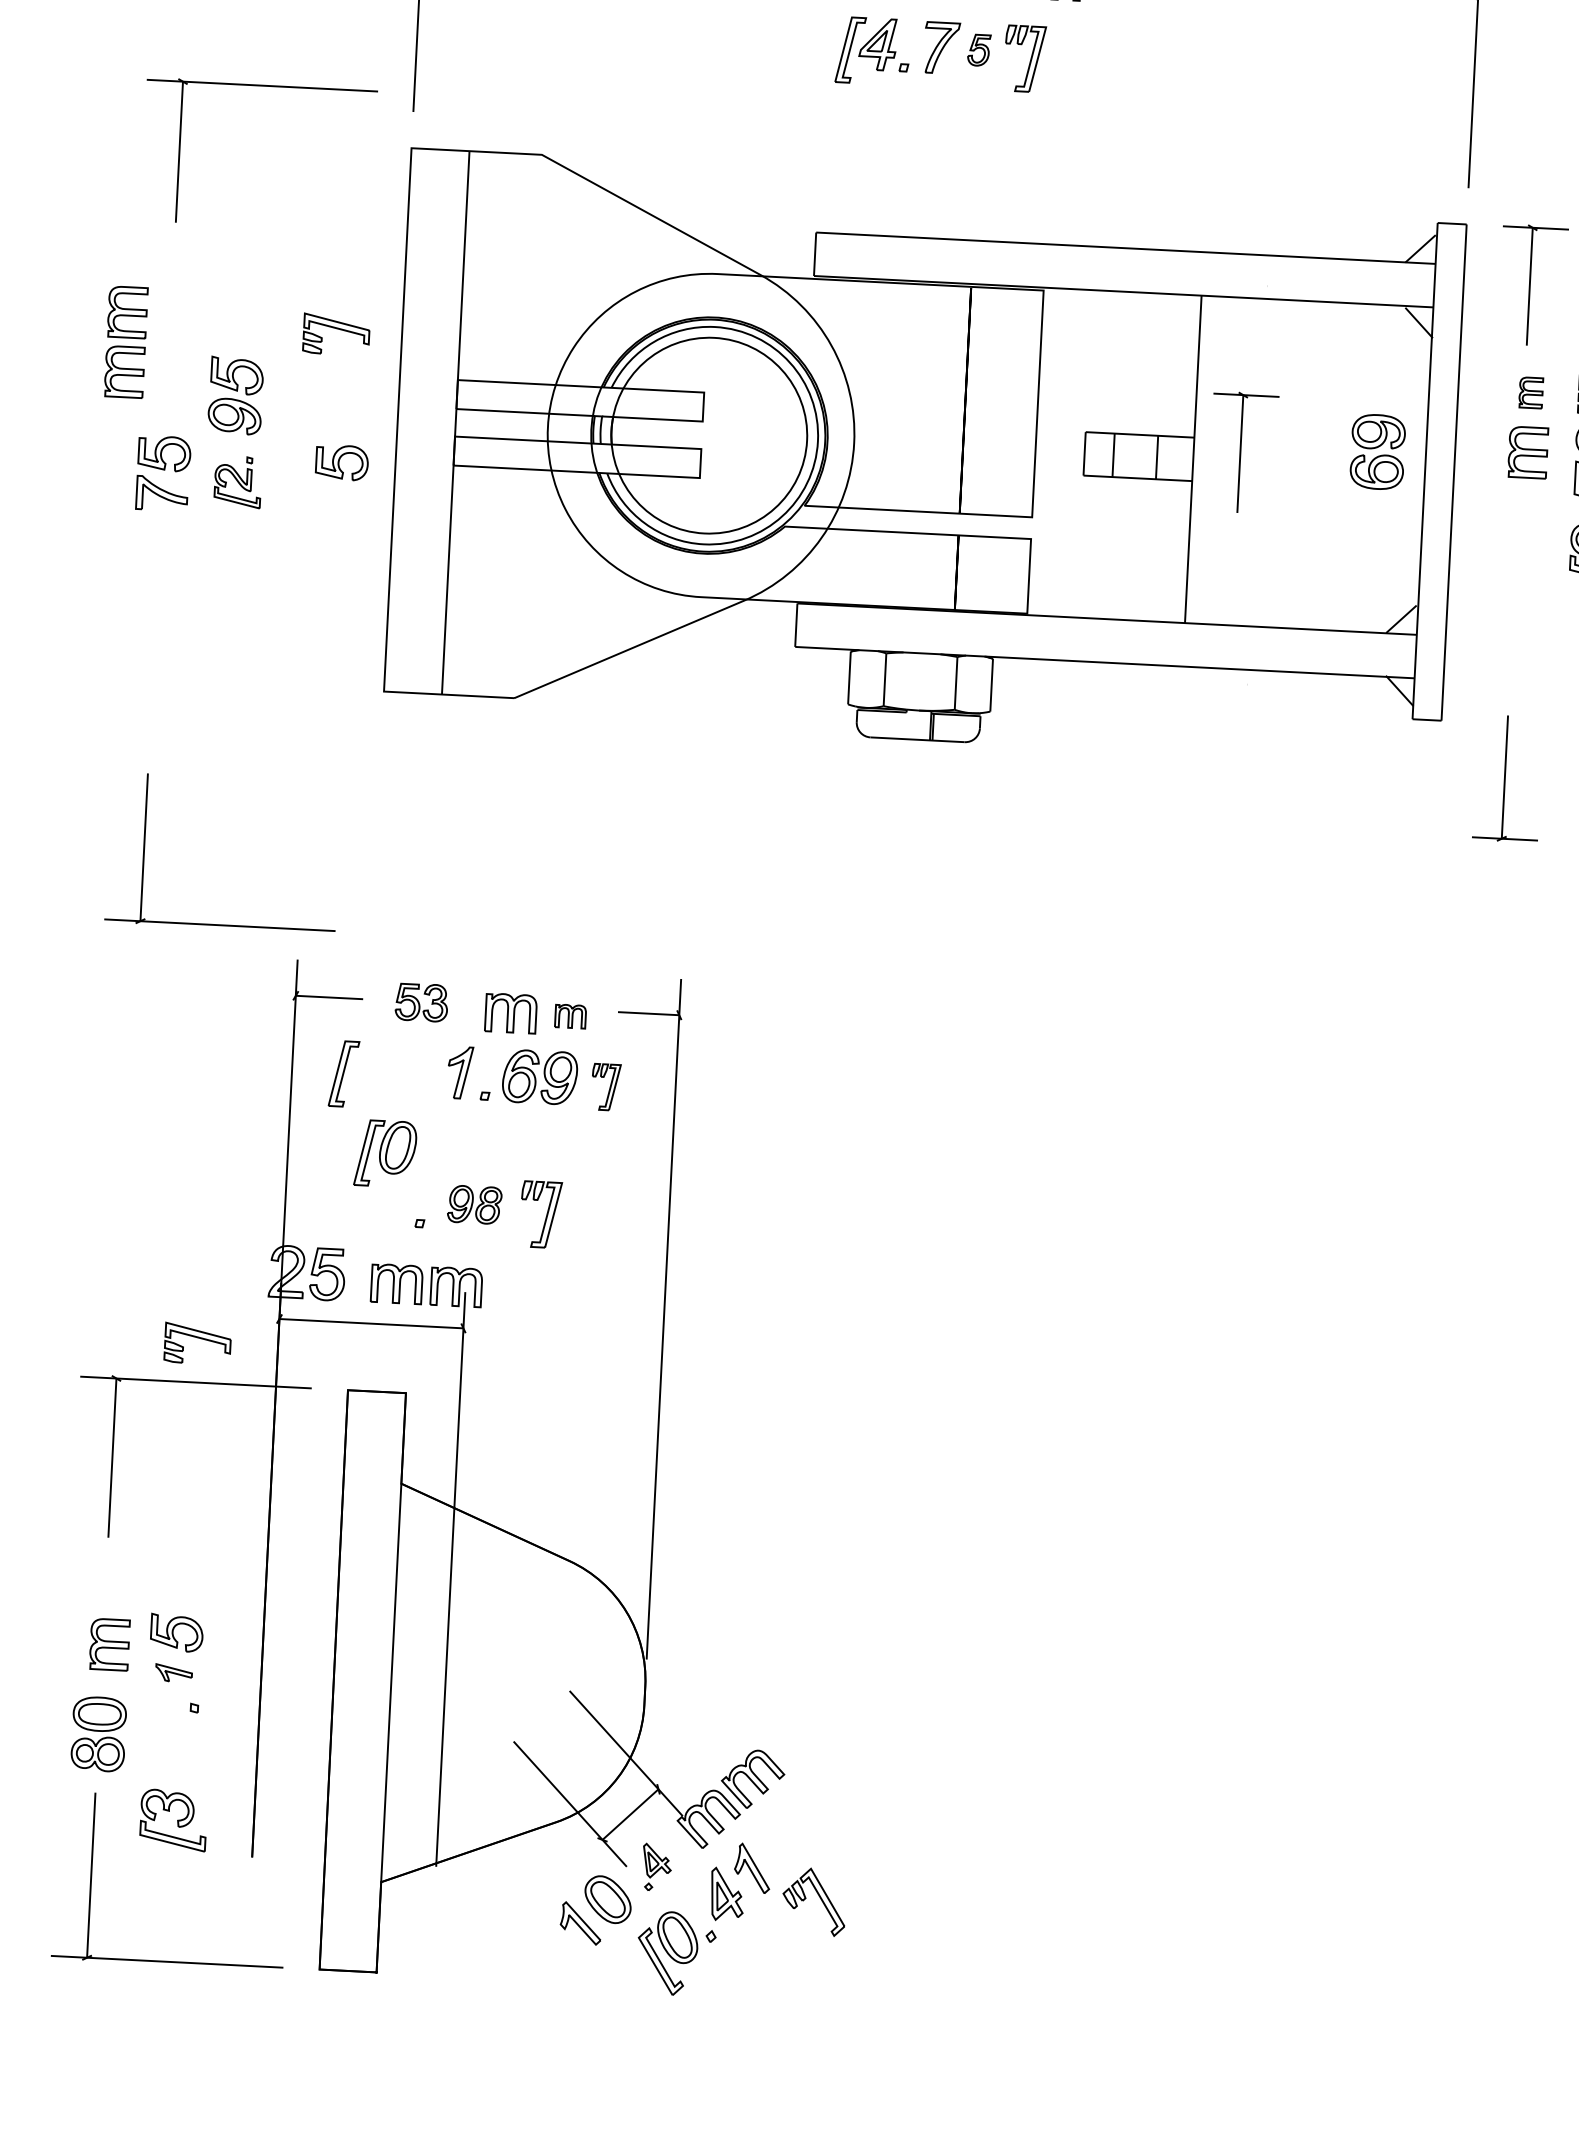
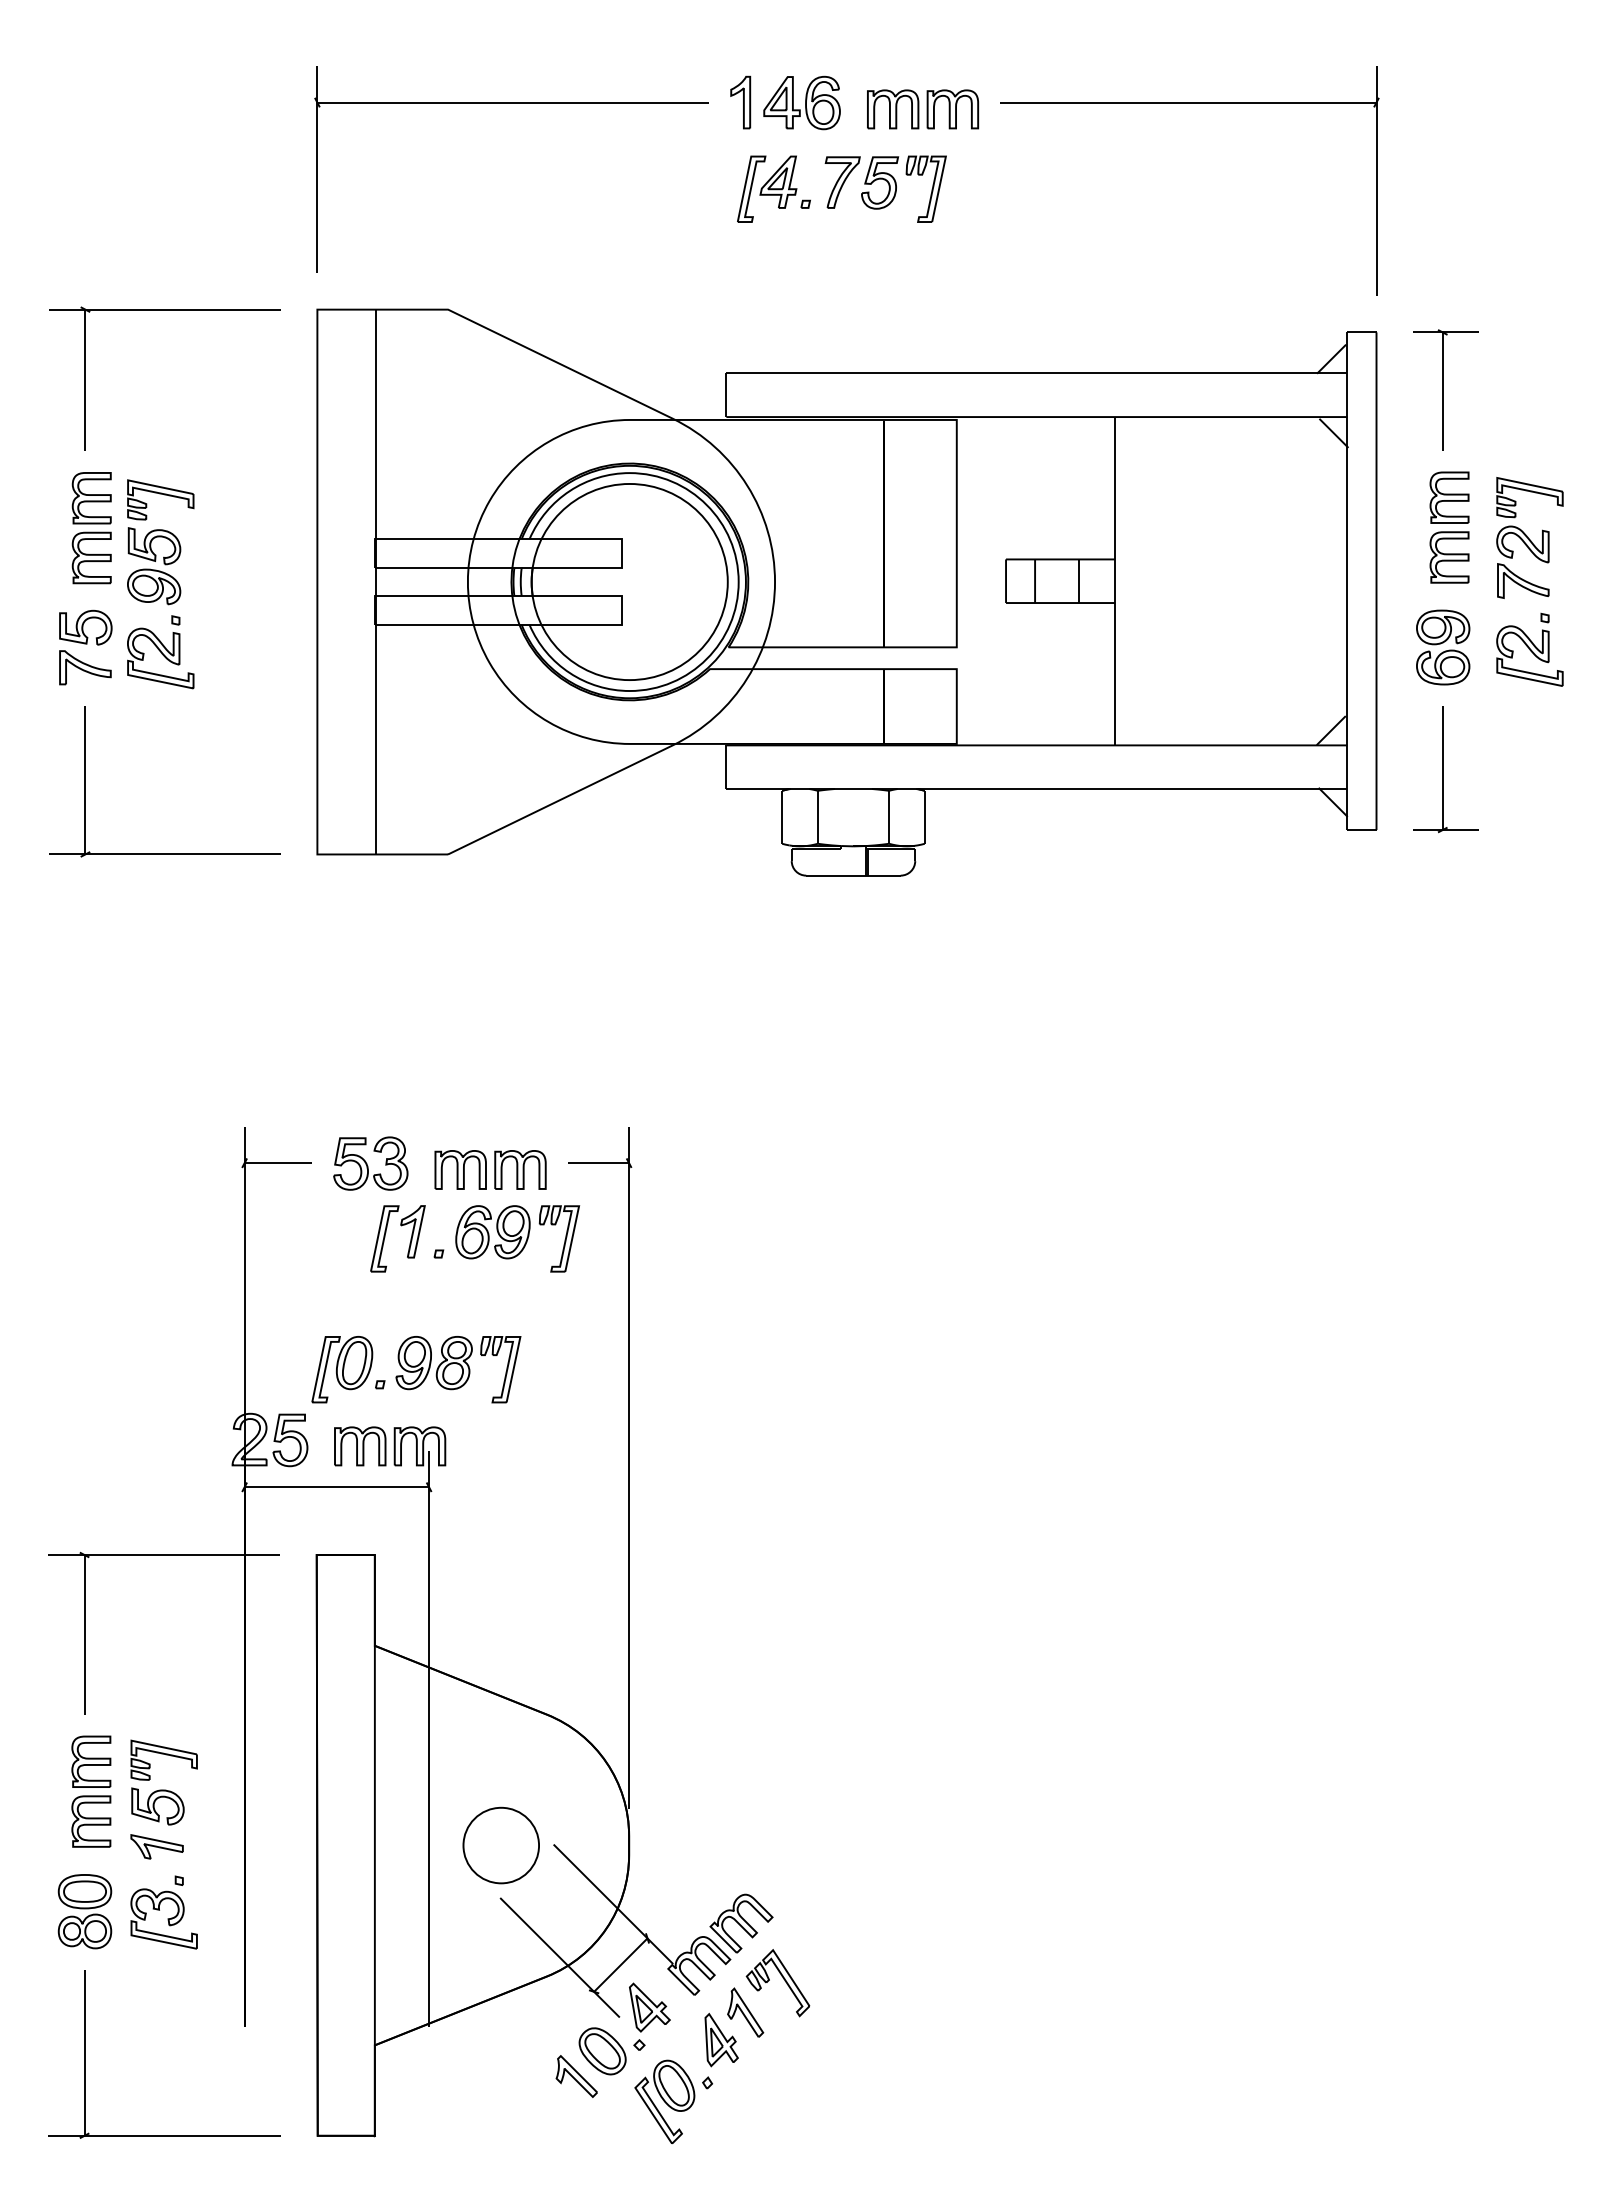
part: (979, 49) -> (880, 182), size x1.67
part: (261, 86) -> (164, 310), moved
part: (336, 334) -> (160, 499), moved
part: (125, 342) -> (91, 528), moved
part: (1531, 392) -> (1449, 497), size x1.67
part: (1243, 452) -> (1164, 571), removed
part: (1378, 452) -> (1443, 647), moved
part: (341, 462) -> (263, 627), removed
part: (237, 482) -> (160, 652), size x1.43
part: (1507, 778) -> (1445, 769), moved
part: (219, 924) -> (164, 853), moved
part: (421, 1002) -> (370, 1163), size x1.43
part: (570, 1016) -> (520, 1169), size x1.67
part: (343, 1073) -> (384, 1238), moved
part: (606, 1086) -> (559, 1238), size x1.43
part: (385, 1153) -> (342, 1369), moved
part: (474, 1205) -> (433, 1363), size x1.43
part: (197, 1343) -> (163, 1759), moved
part: (112, 1584) -> (91, 1761), added
part: (173, 1672) -> (156, 1846), size x1.43
part: (516, 1689) -> (500, 1845), added
part: (172, 1819) -> (163, 1918), moved
part: (656, 1867) -> (649, 2016), size x1.43
part: (819, 1898) -> (783, 1979), moved

